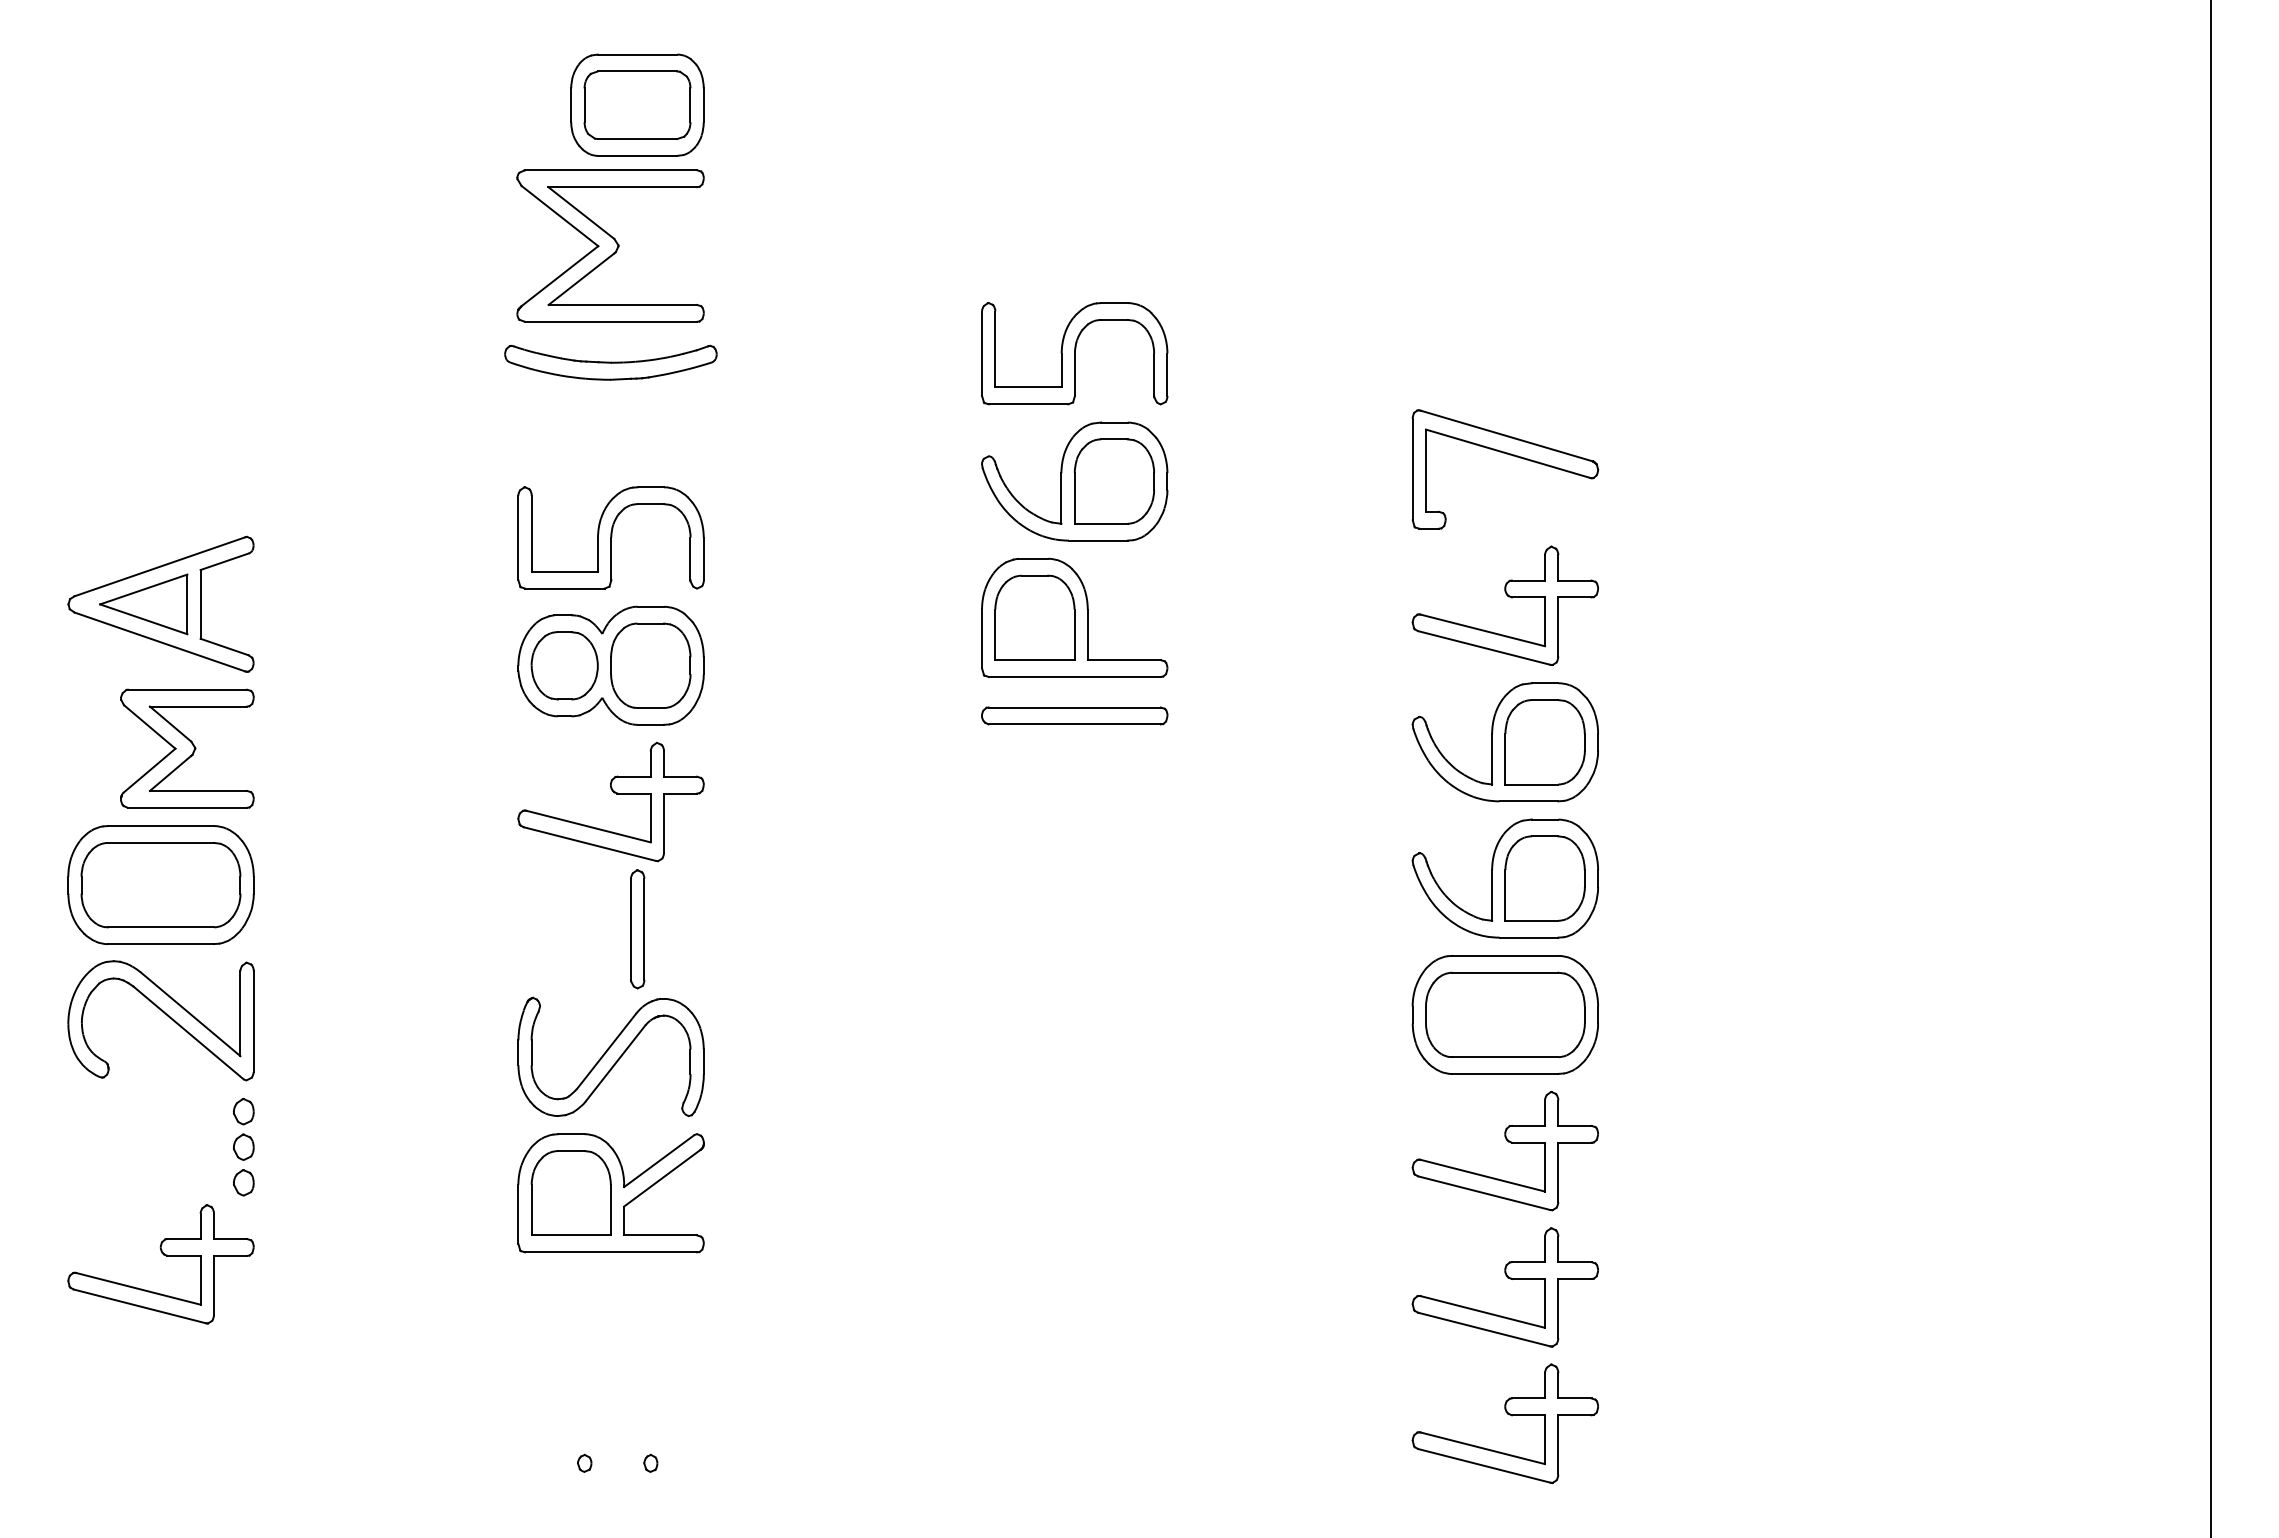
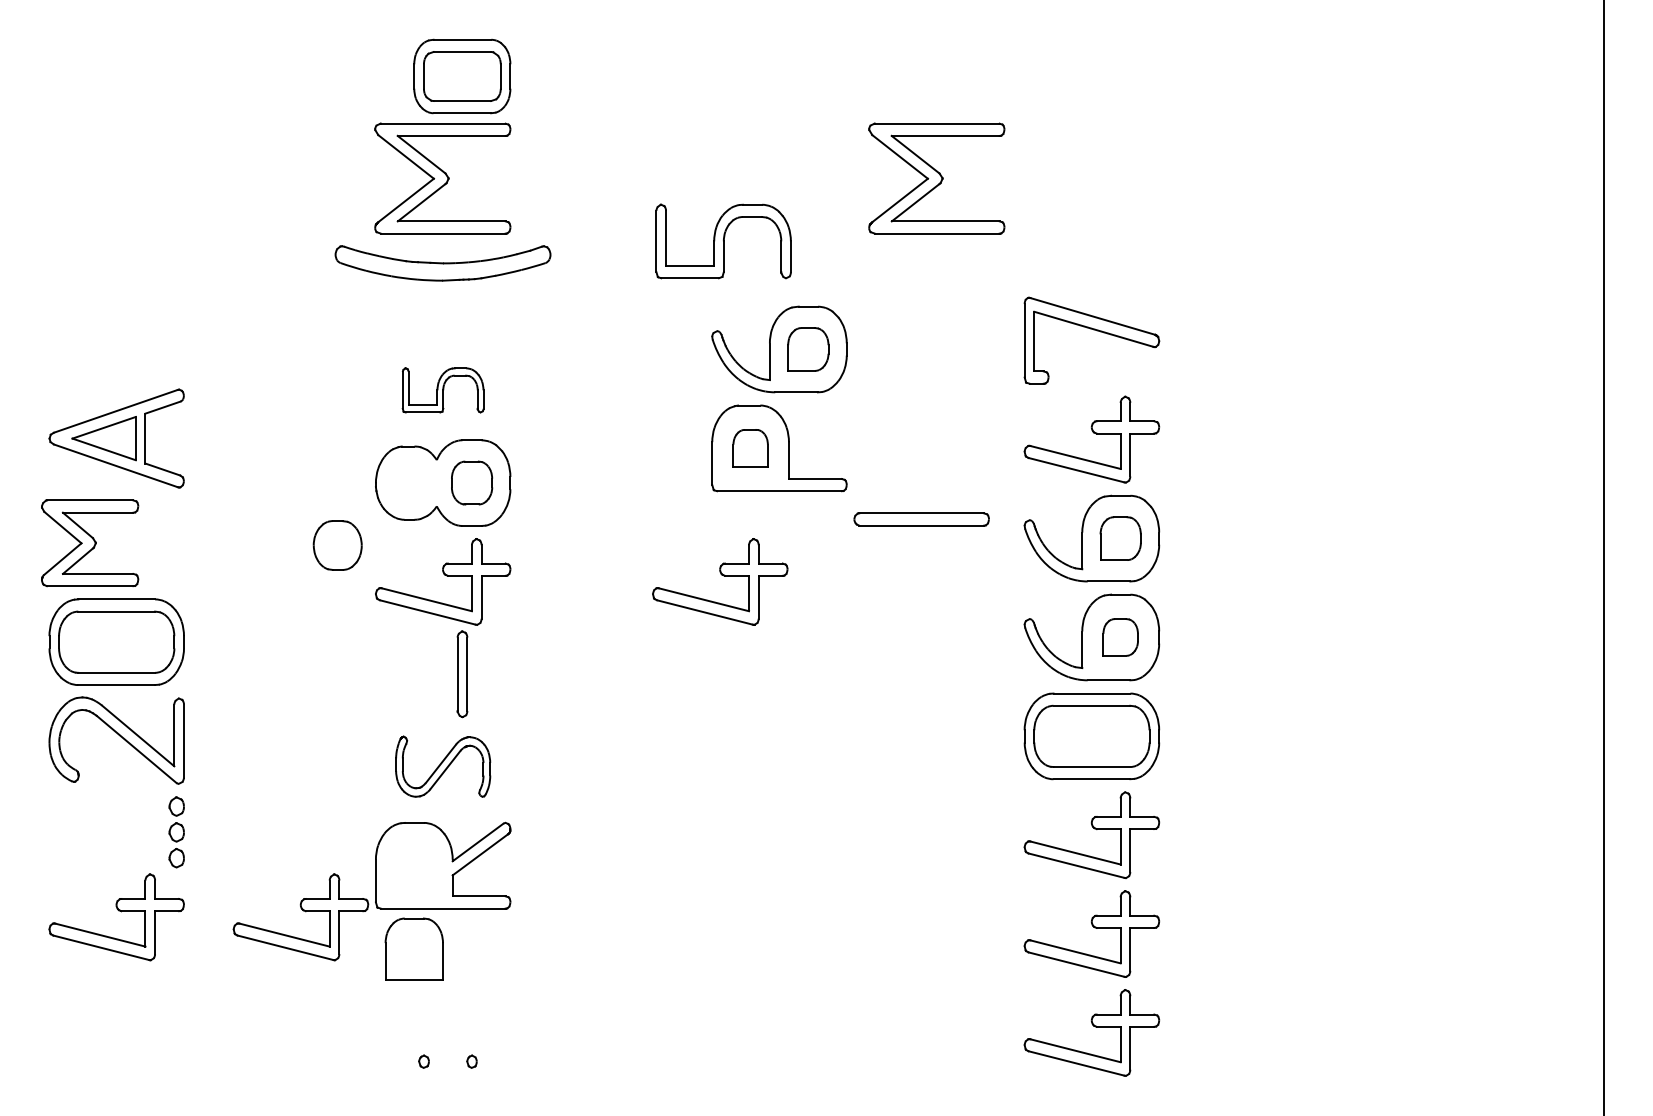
part: (1291, 245) -> (936, 178), added
part: (1074, 353) -> (723, 241), moved
part: (610, 362) -> (442, 263), size x1.4
part: (1114, 481) -> (808, 349), size x0.7
part: (610, 537) -> (442, 390), size x0.6
part: (1034, 617) -> (750, 448), size x0.6
part: (564, 665) -> (337, 545), moved
part: (650, 665) -> (471, 482), size x0.7
part: (1074, 715) -> (921, 519), moved
part: (1544, 742) -> (1120, 538), size x0.7
part: (187, 748) -> (90, 543), moved
part: (996, 793) -> (722, 575), added
part: (1544, 878) -> (1120, 637), size x0.6
part: (610, 1056) -> (442, 766), size x0.7
part: (570, 1192) -> (413, 948), moved
part: (417, 1255) -> (302, 910), added

